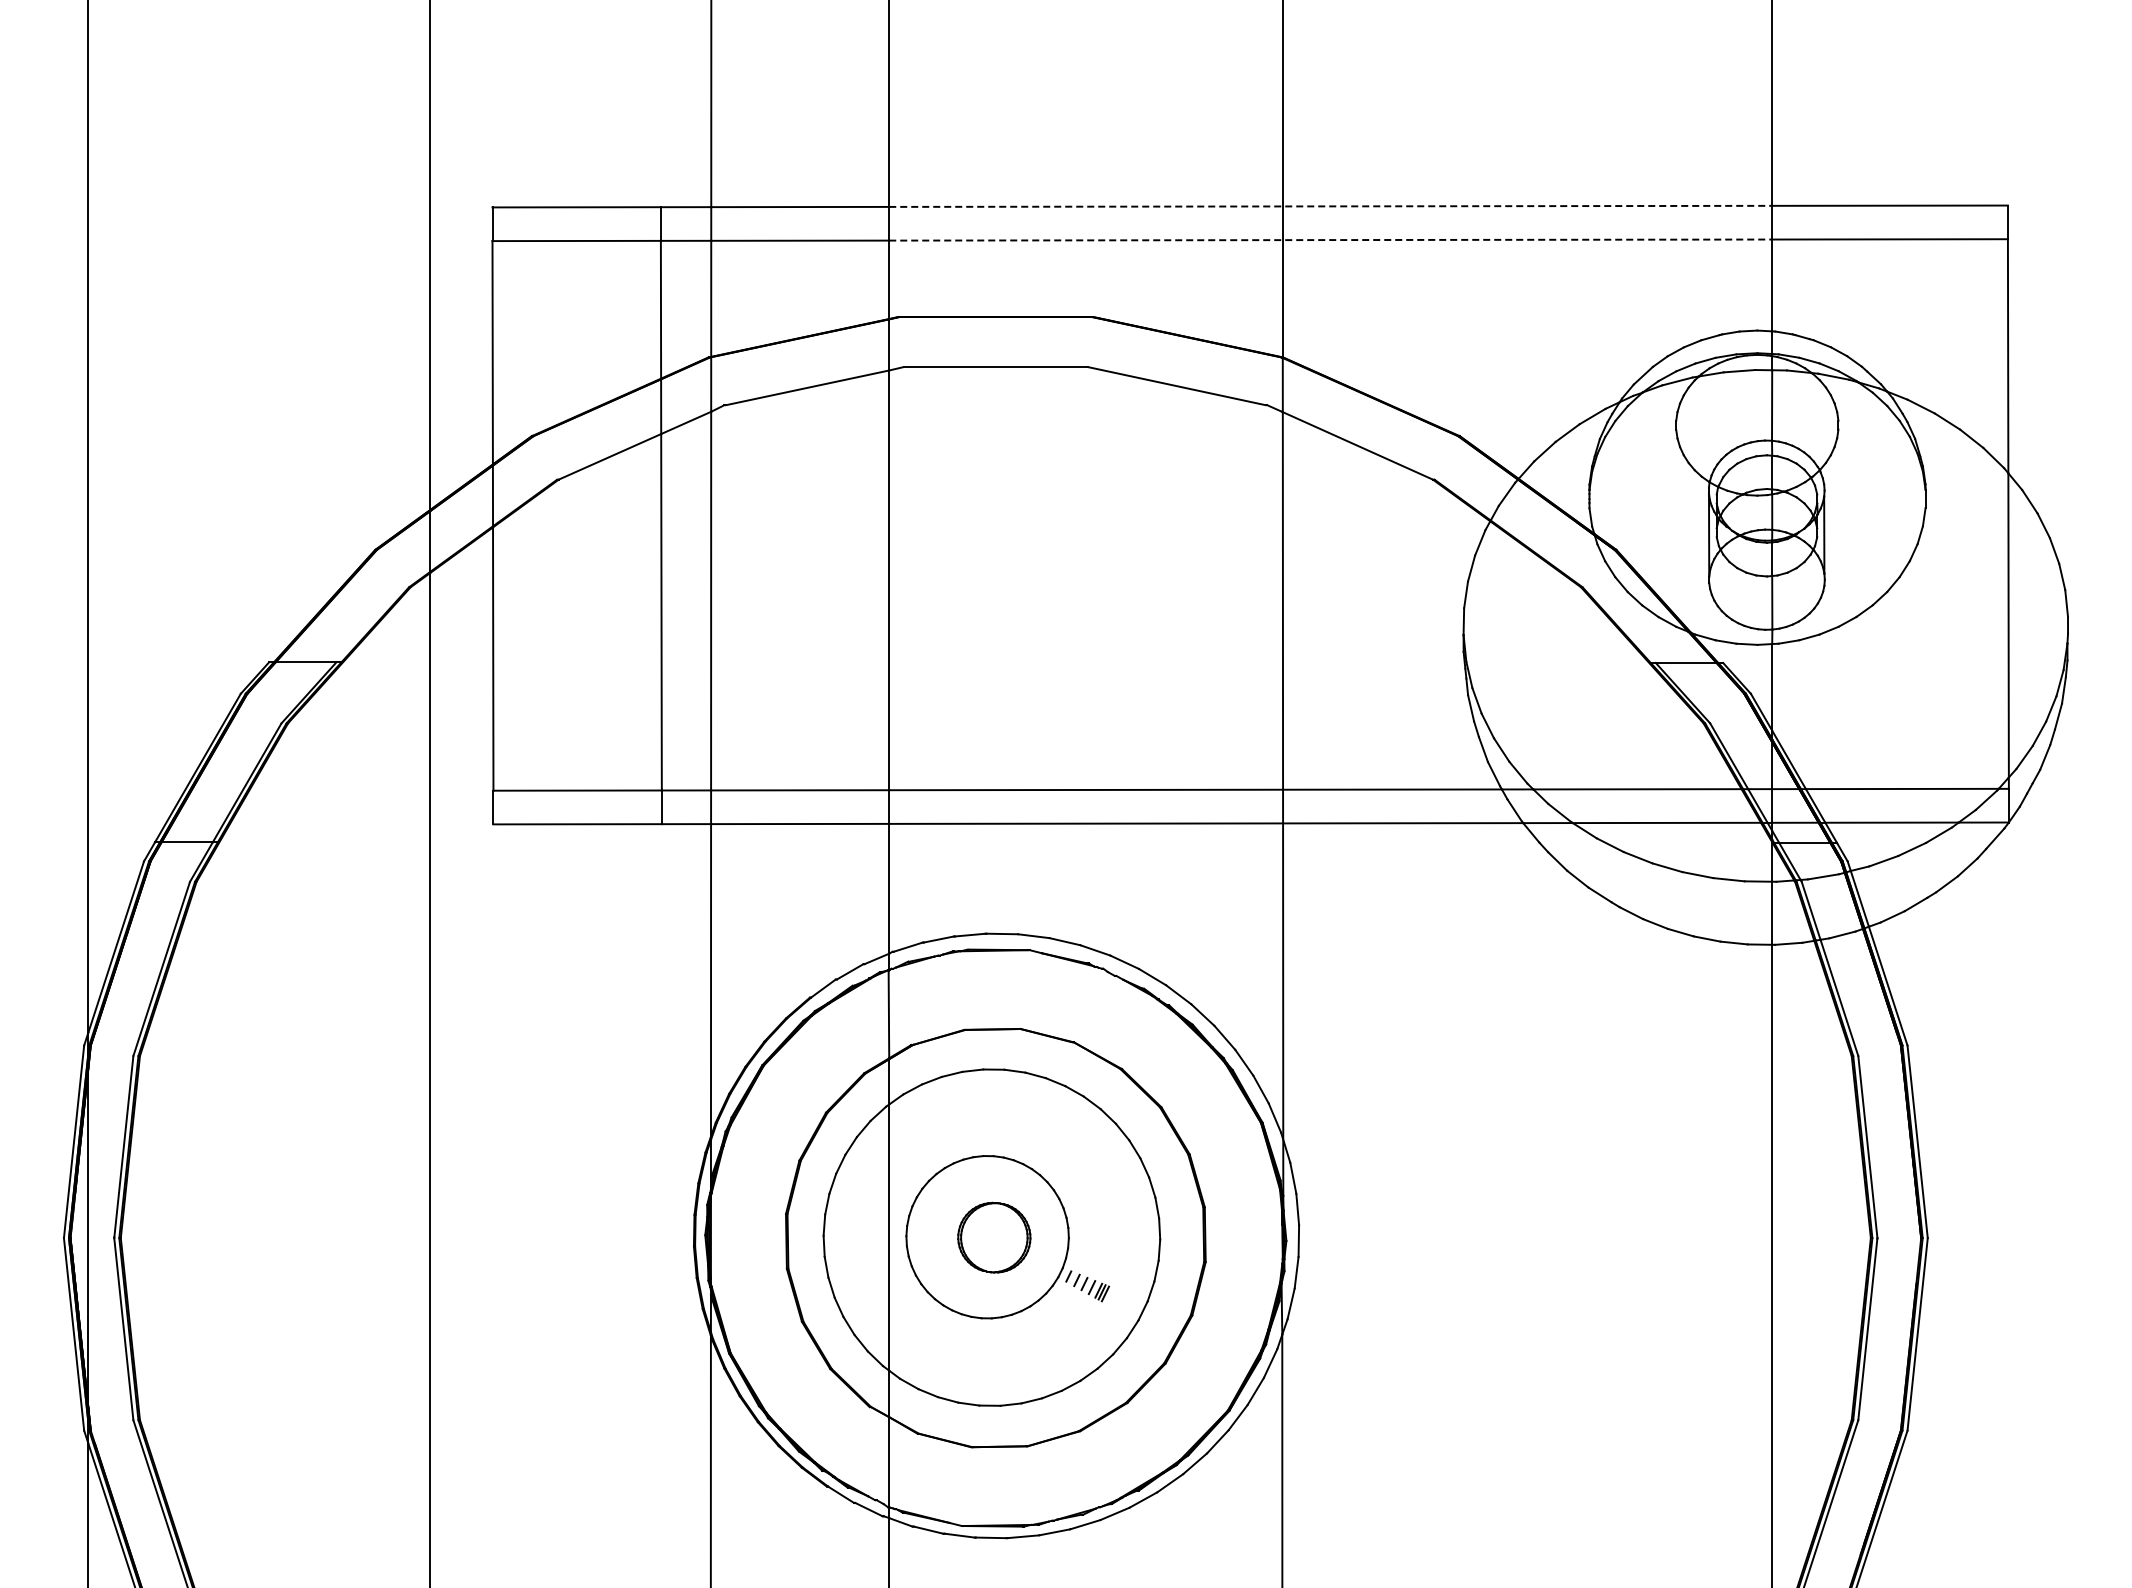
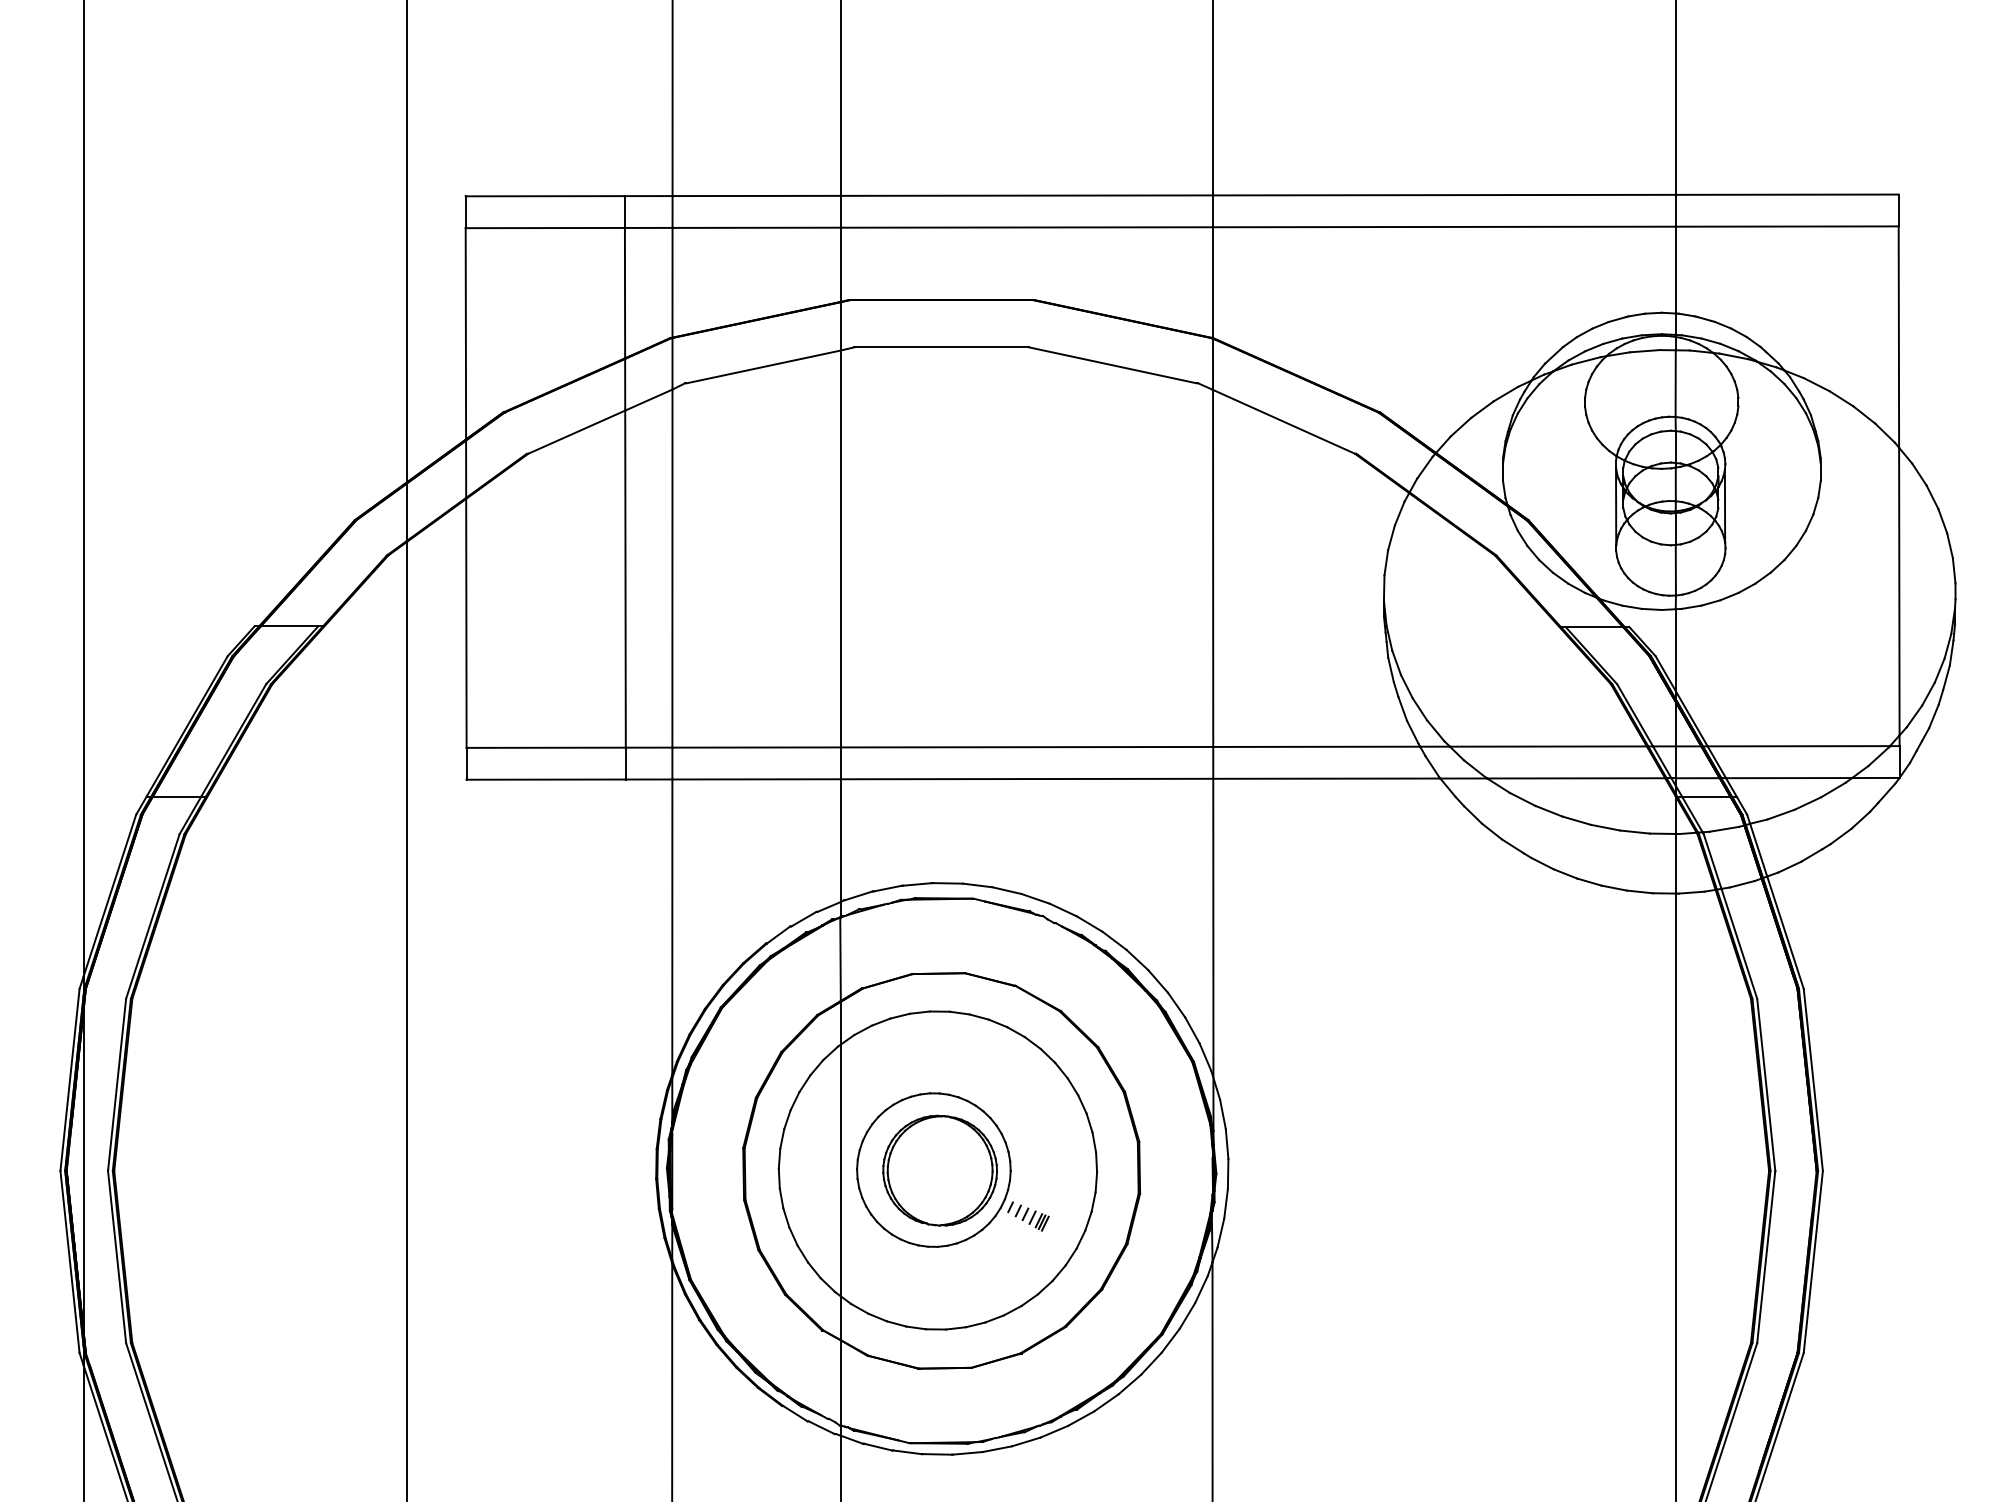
line: (1331, 206) -> (1259, 195), dashed -> solid
line: (1331, 240) -> (1259, 227), dashed -> solid
part: (994, 1237) -> (940, 1170), size x1.67

